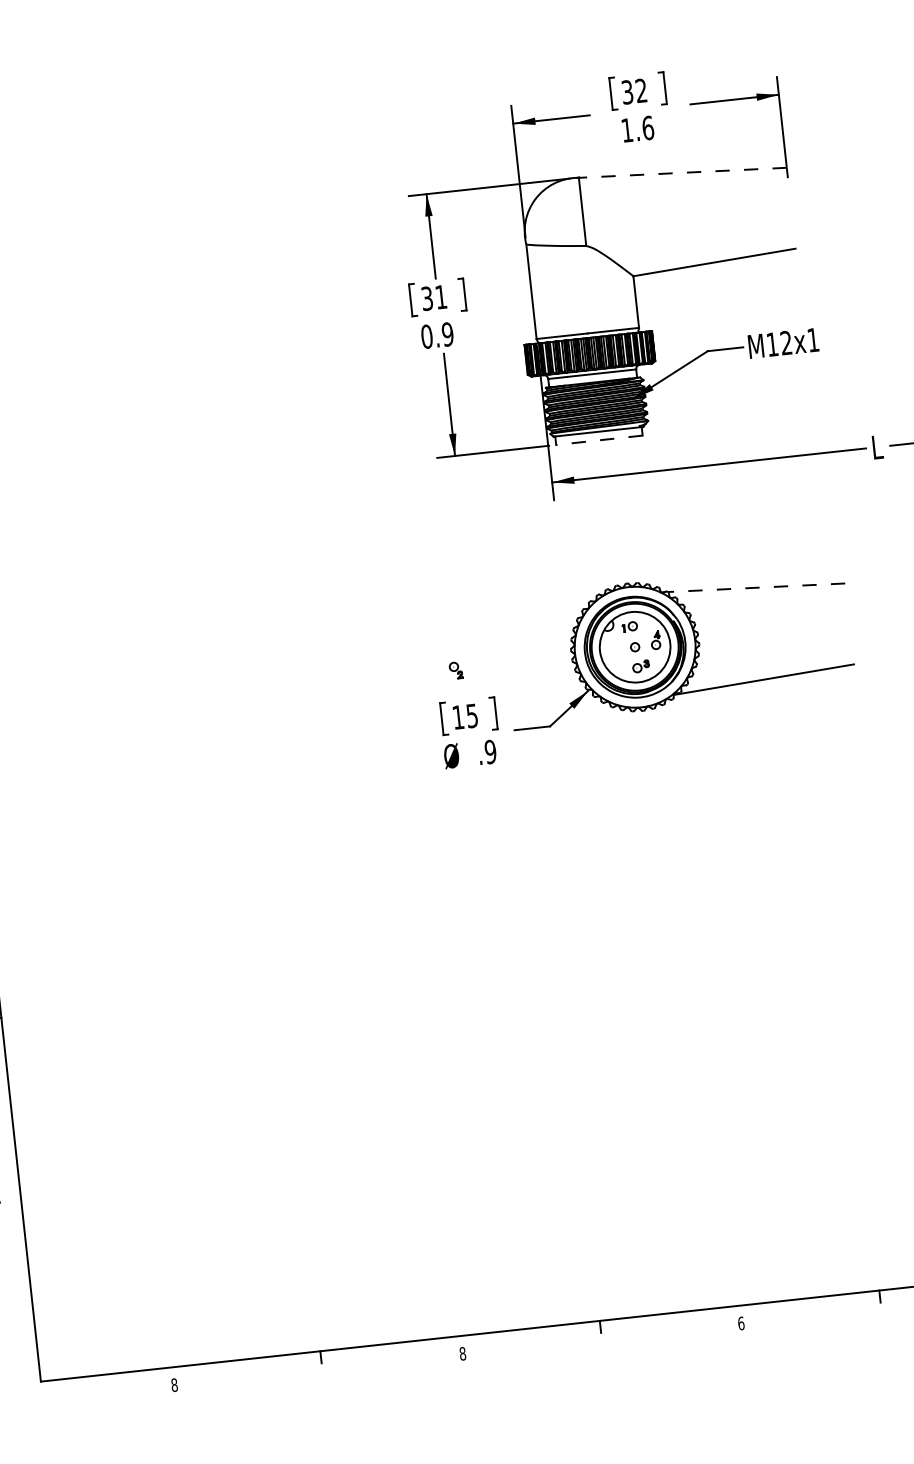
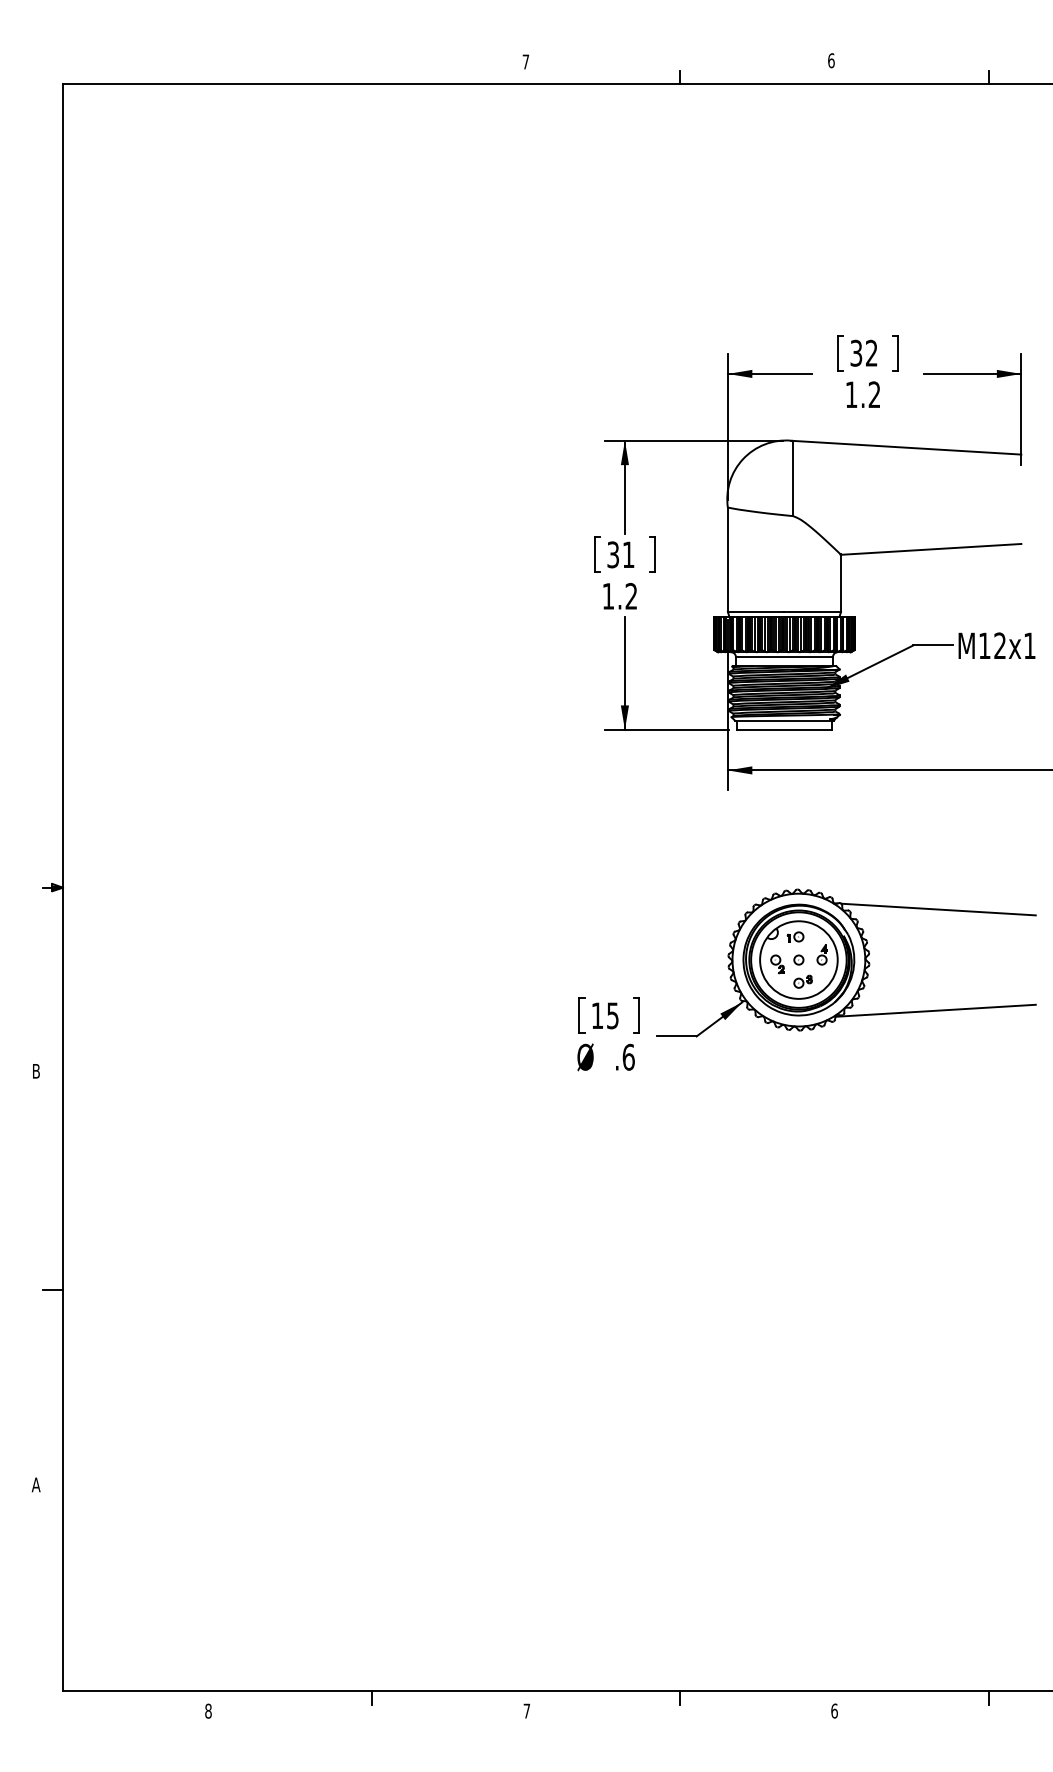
text: (647, 127) -> (874, 394), 1.6 -> 1.2
line: (682, 172) -> (906, 447), dashed -> solid
text: (436, 334) -> (619, 595), 0.9 -> 1.2
line: (599, 439) -> (784, 729), dashed -> solid
line: (756, 587) -> (938, 909), dashed -> solid
part: (455, 670) -> (777, 964), moved
text: (490, 751) -> (628, 1056), .9 -> .6
text: (462, 1353) -> (526, 1710), 8 -> 7

